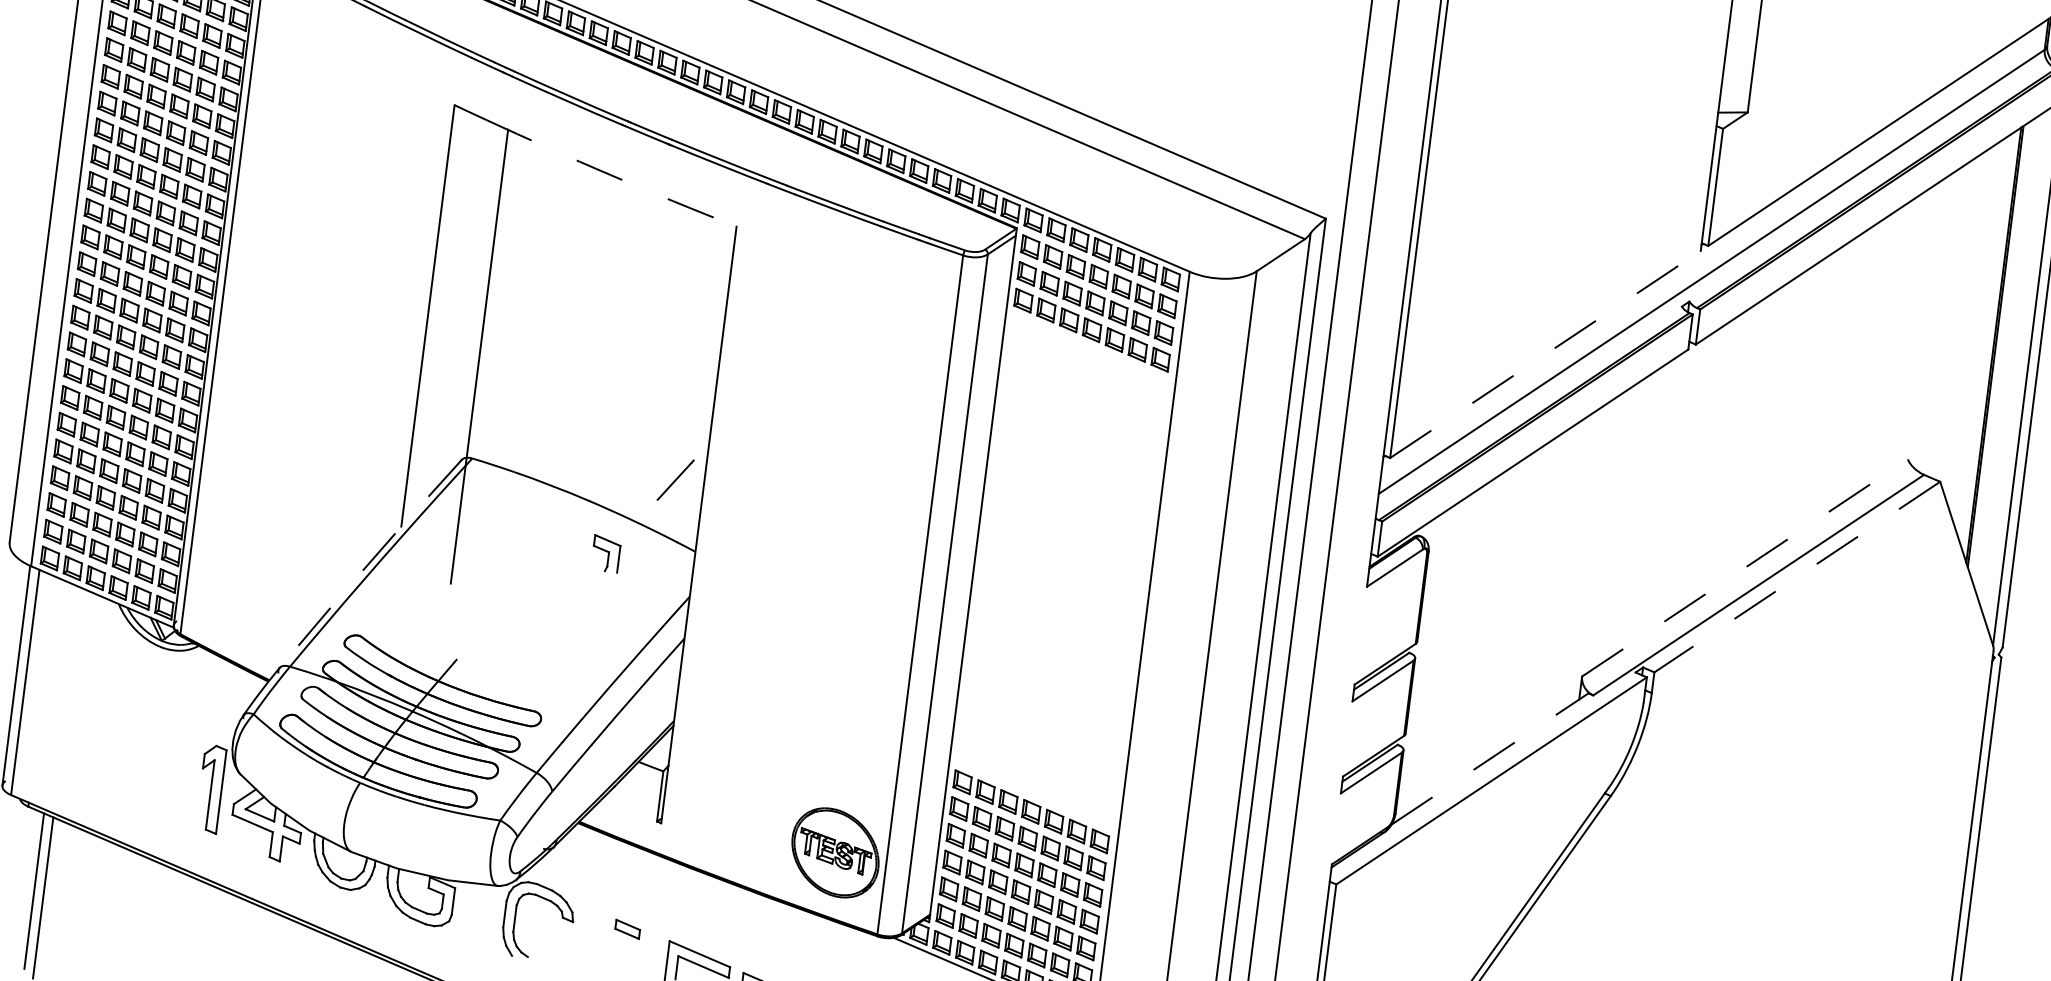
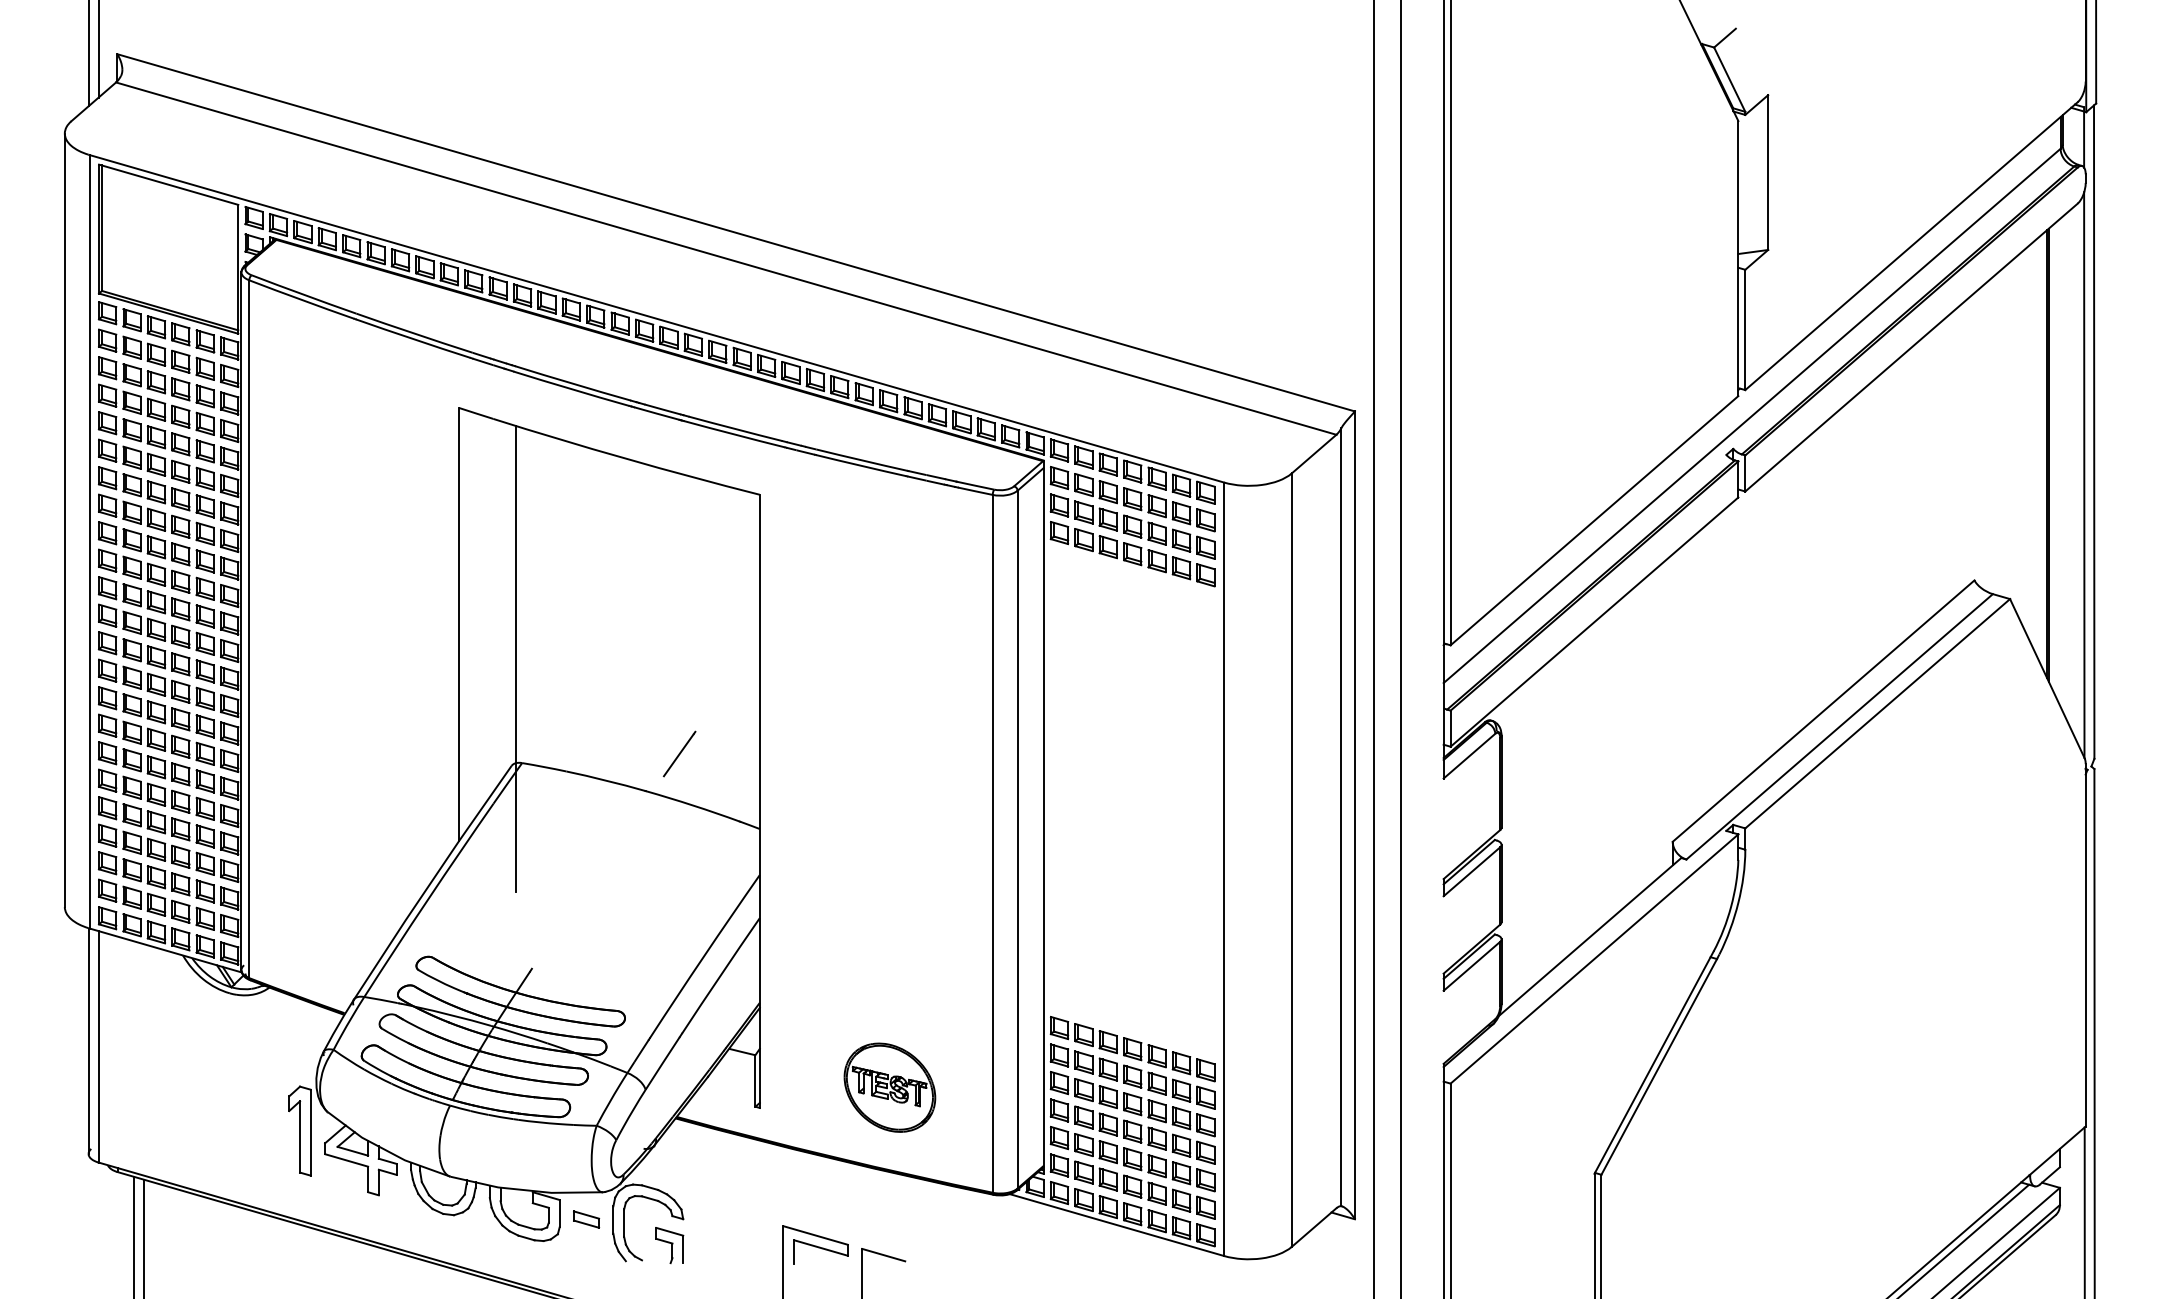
arc: (611, 174) -> (626, 458), dashed -> solid
line: (1545, 354) -> (1594, 520), dashed -> solid
line: (675, 479) -> (679, 753), moved
part: (605, 553) -> (669, 1245), moved
line: (369, 563) -> (431, 882), dashed -> solid
line: (1744, 568) -> (1823, 711), dashed -> solid
line: (1797, 577) -> (1877, 714), dashed -> solid
line: (1490, 759) -> (1590, 937), dashed -> solid
part: (835, 852) -> (889, 1087), moved
part: (627, 929) -> (586, 1219), moved

